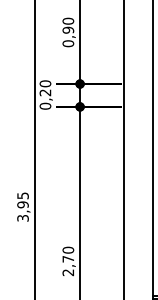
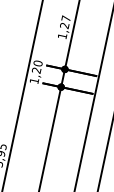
text: (68, 32) -> (64, 27), 0,90 -> 1,27
text: (45, 105) -> (34, 80), 0,20 -> 1,20

